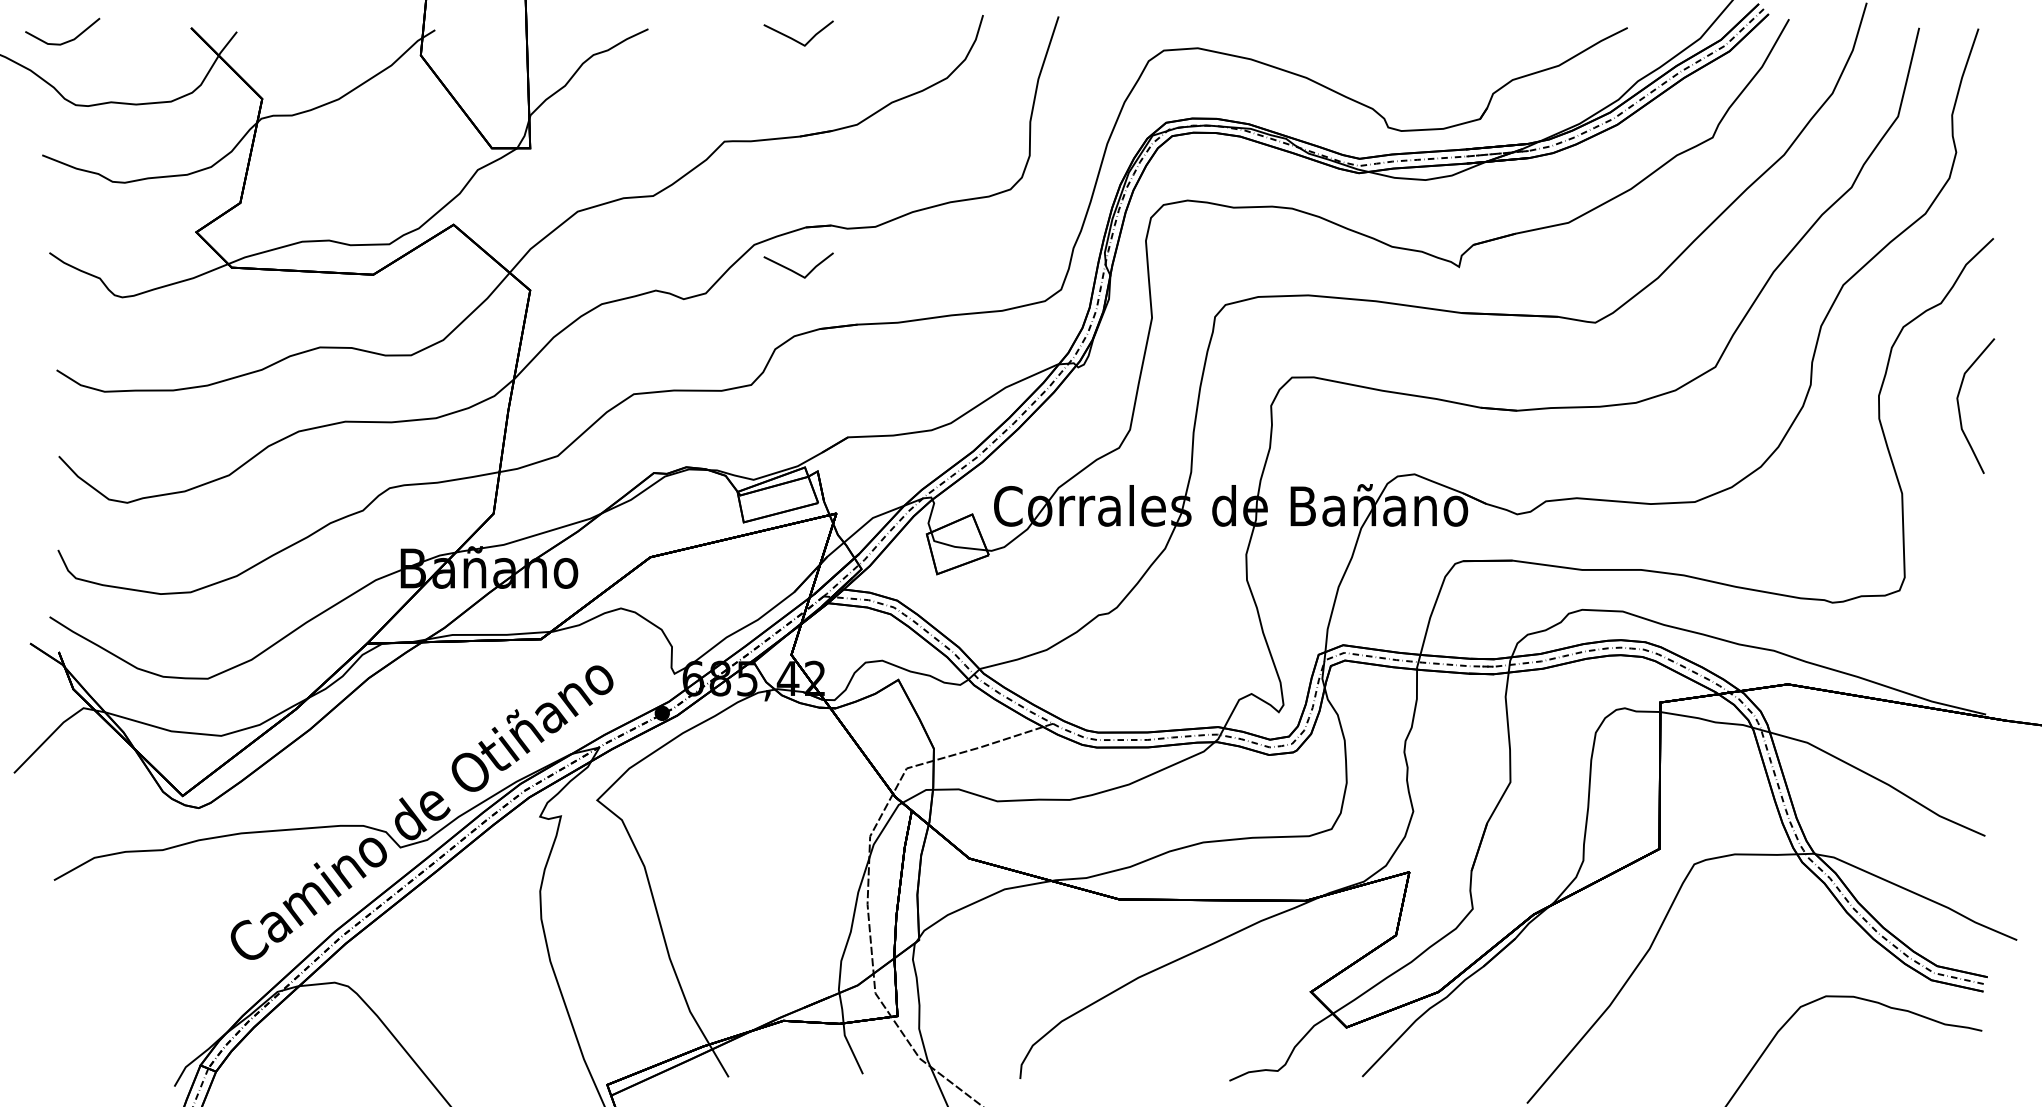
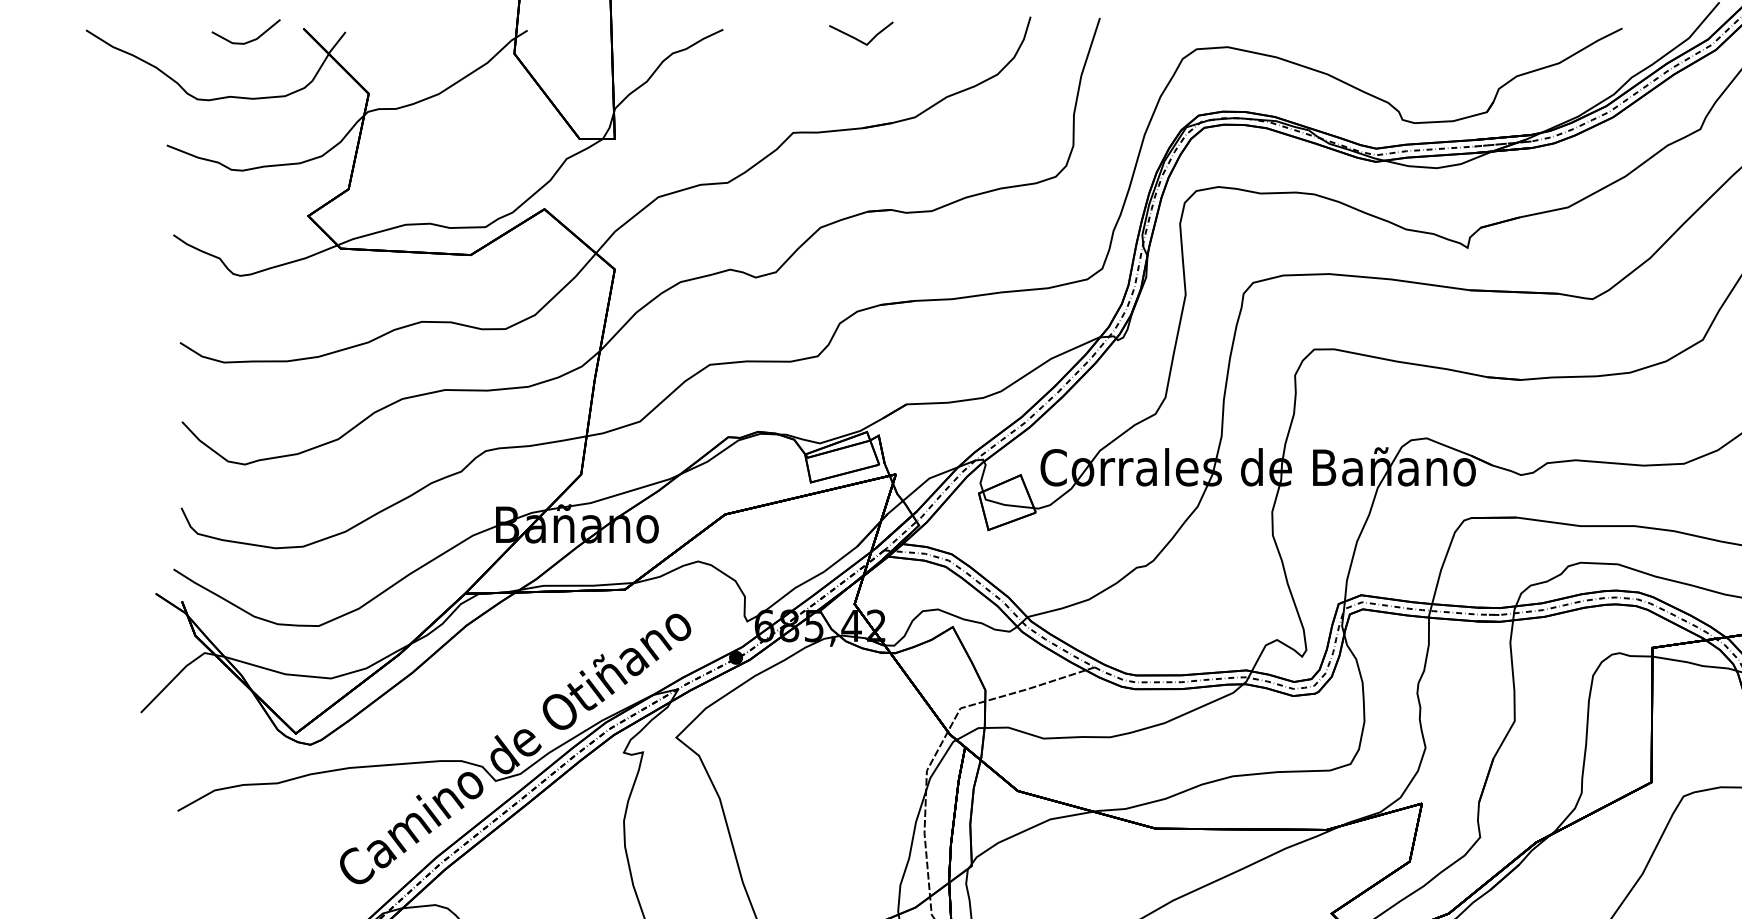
line: (65, 41) -> (248, 40), moved
line: (795, 271) -> (858, 252), removed

